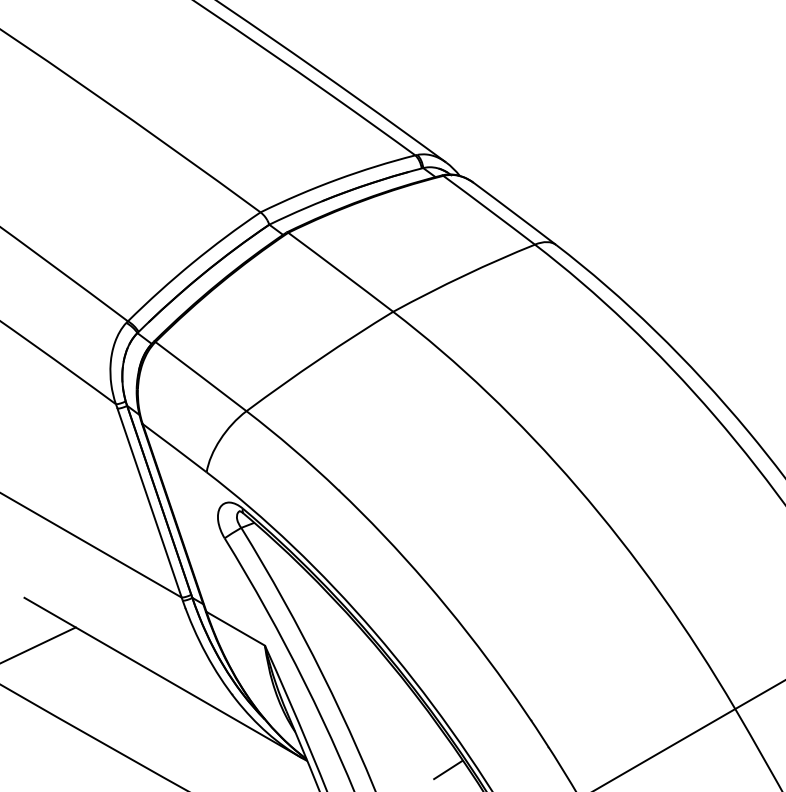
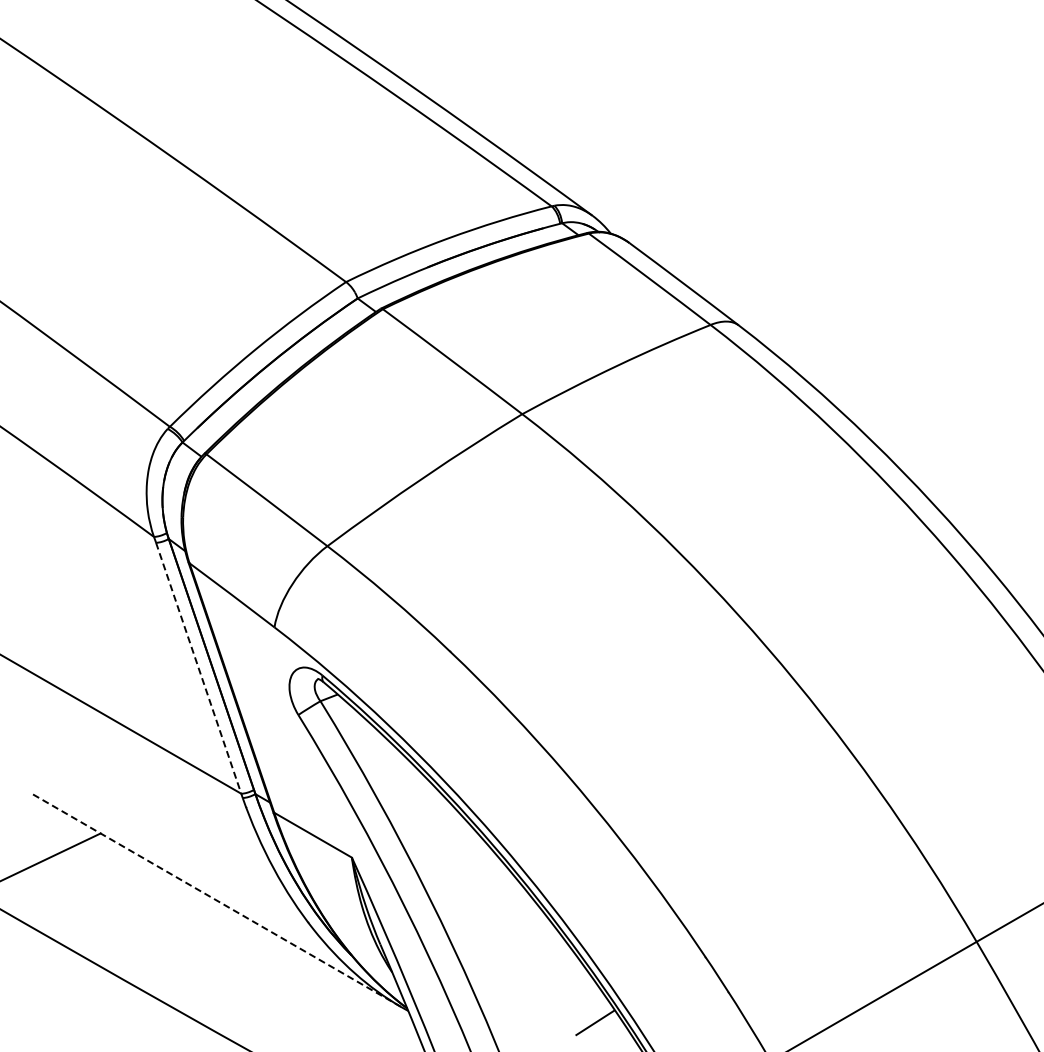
line: (149, 503) -> (198, 668), solid -> dashed
line: (163, 677) -> (216, 900), solid -> dashed

